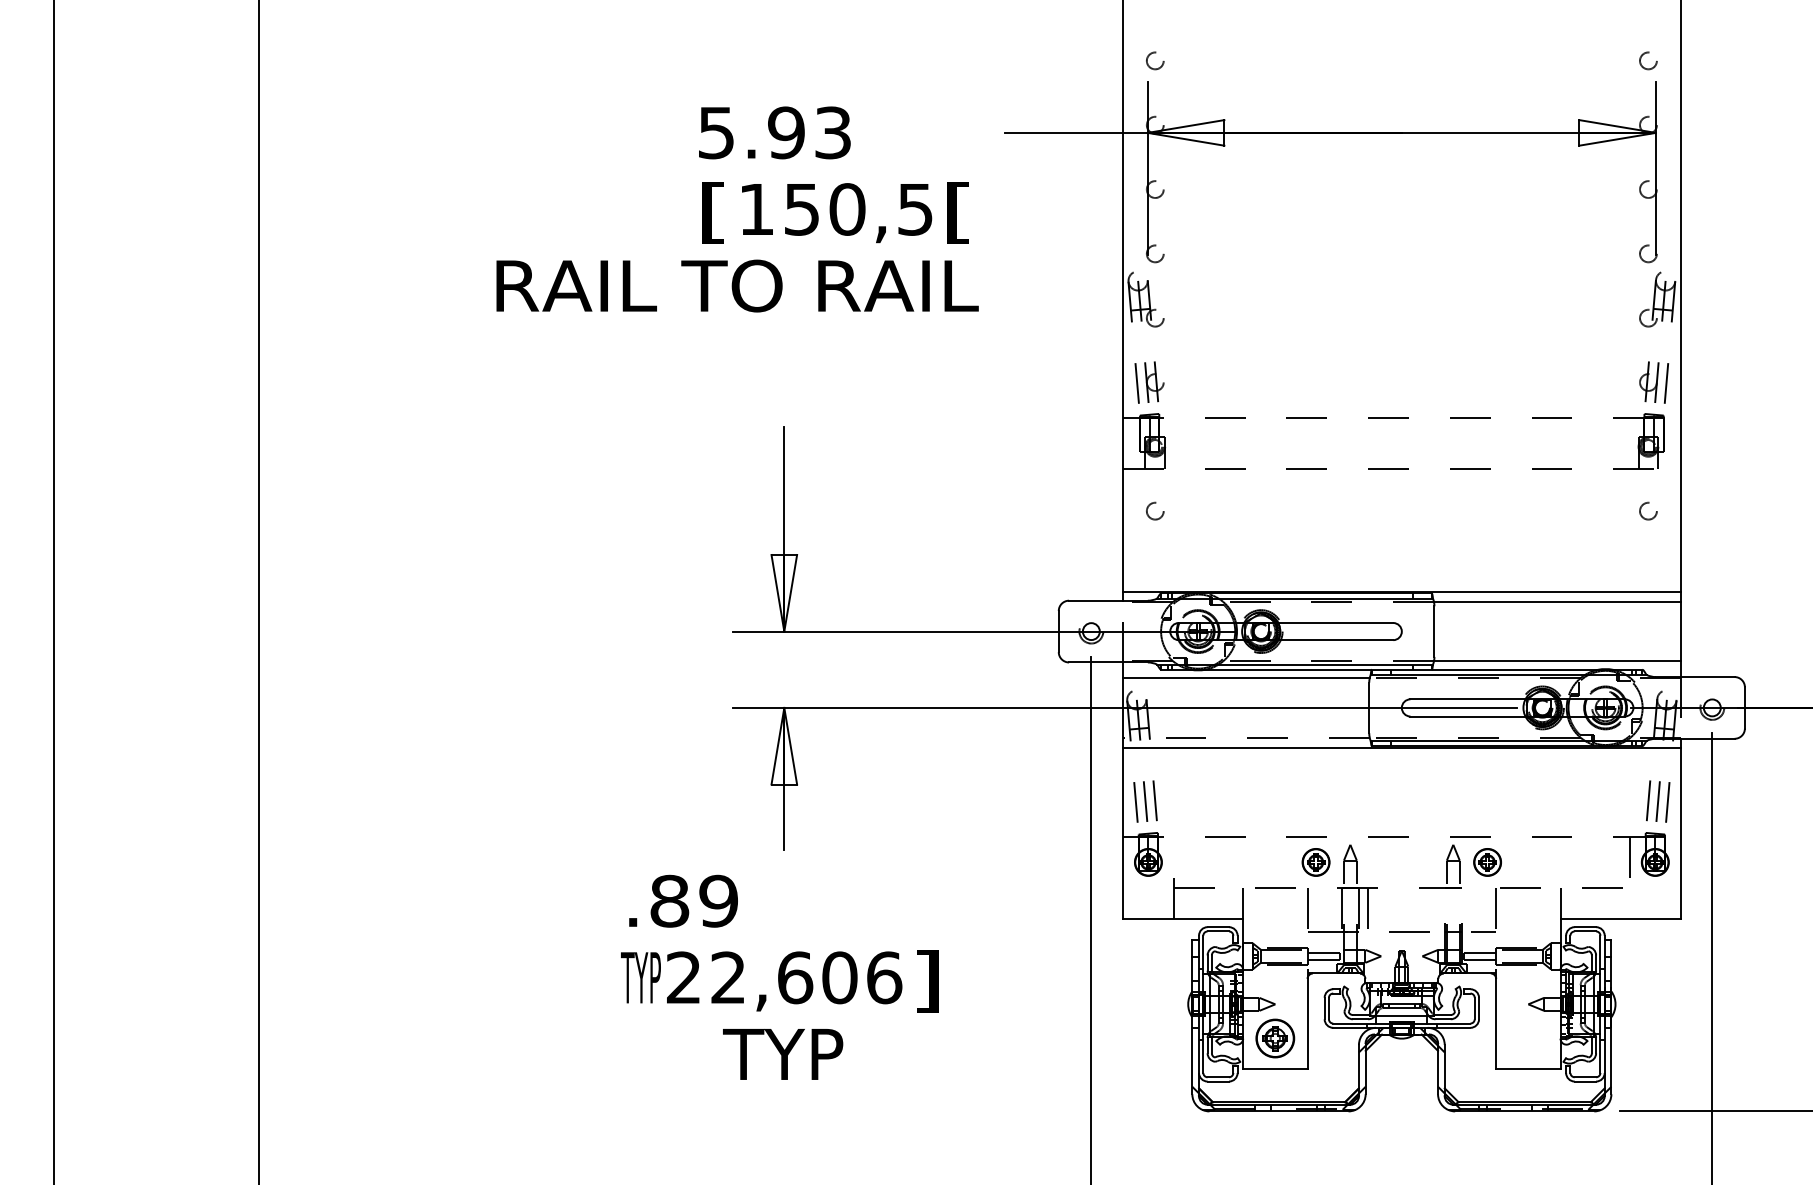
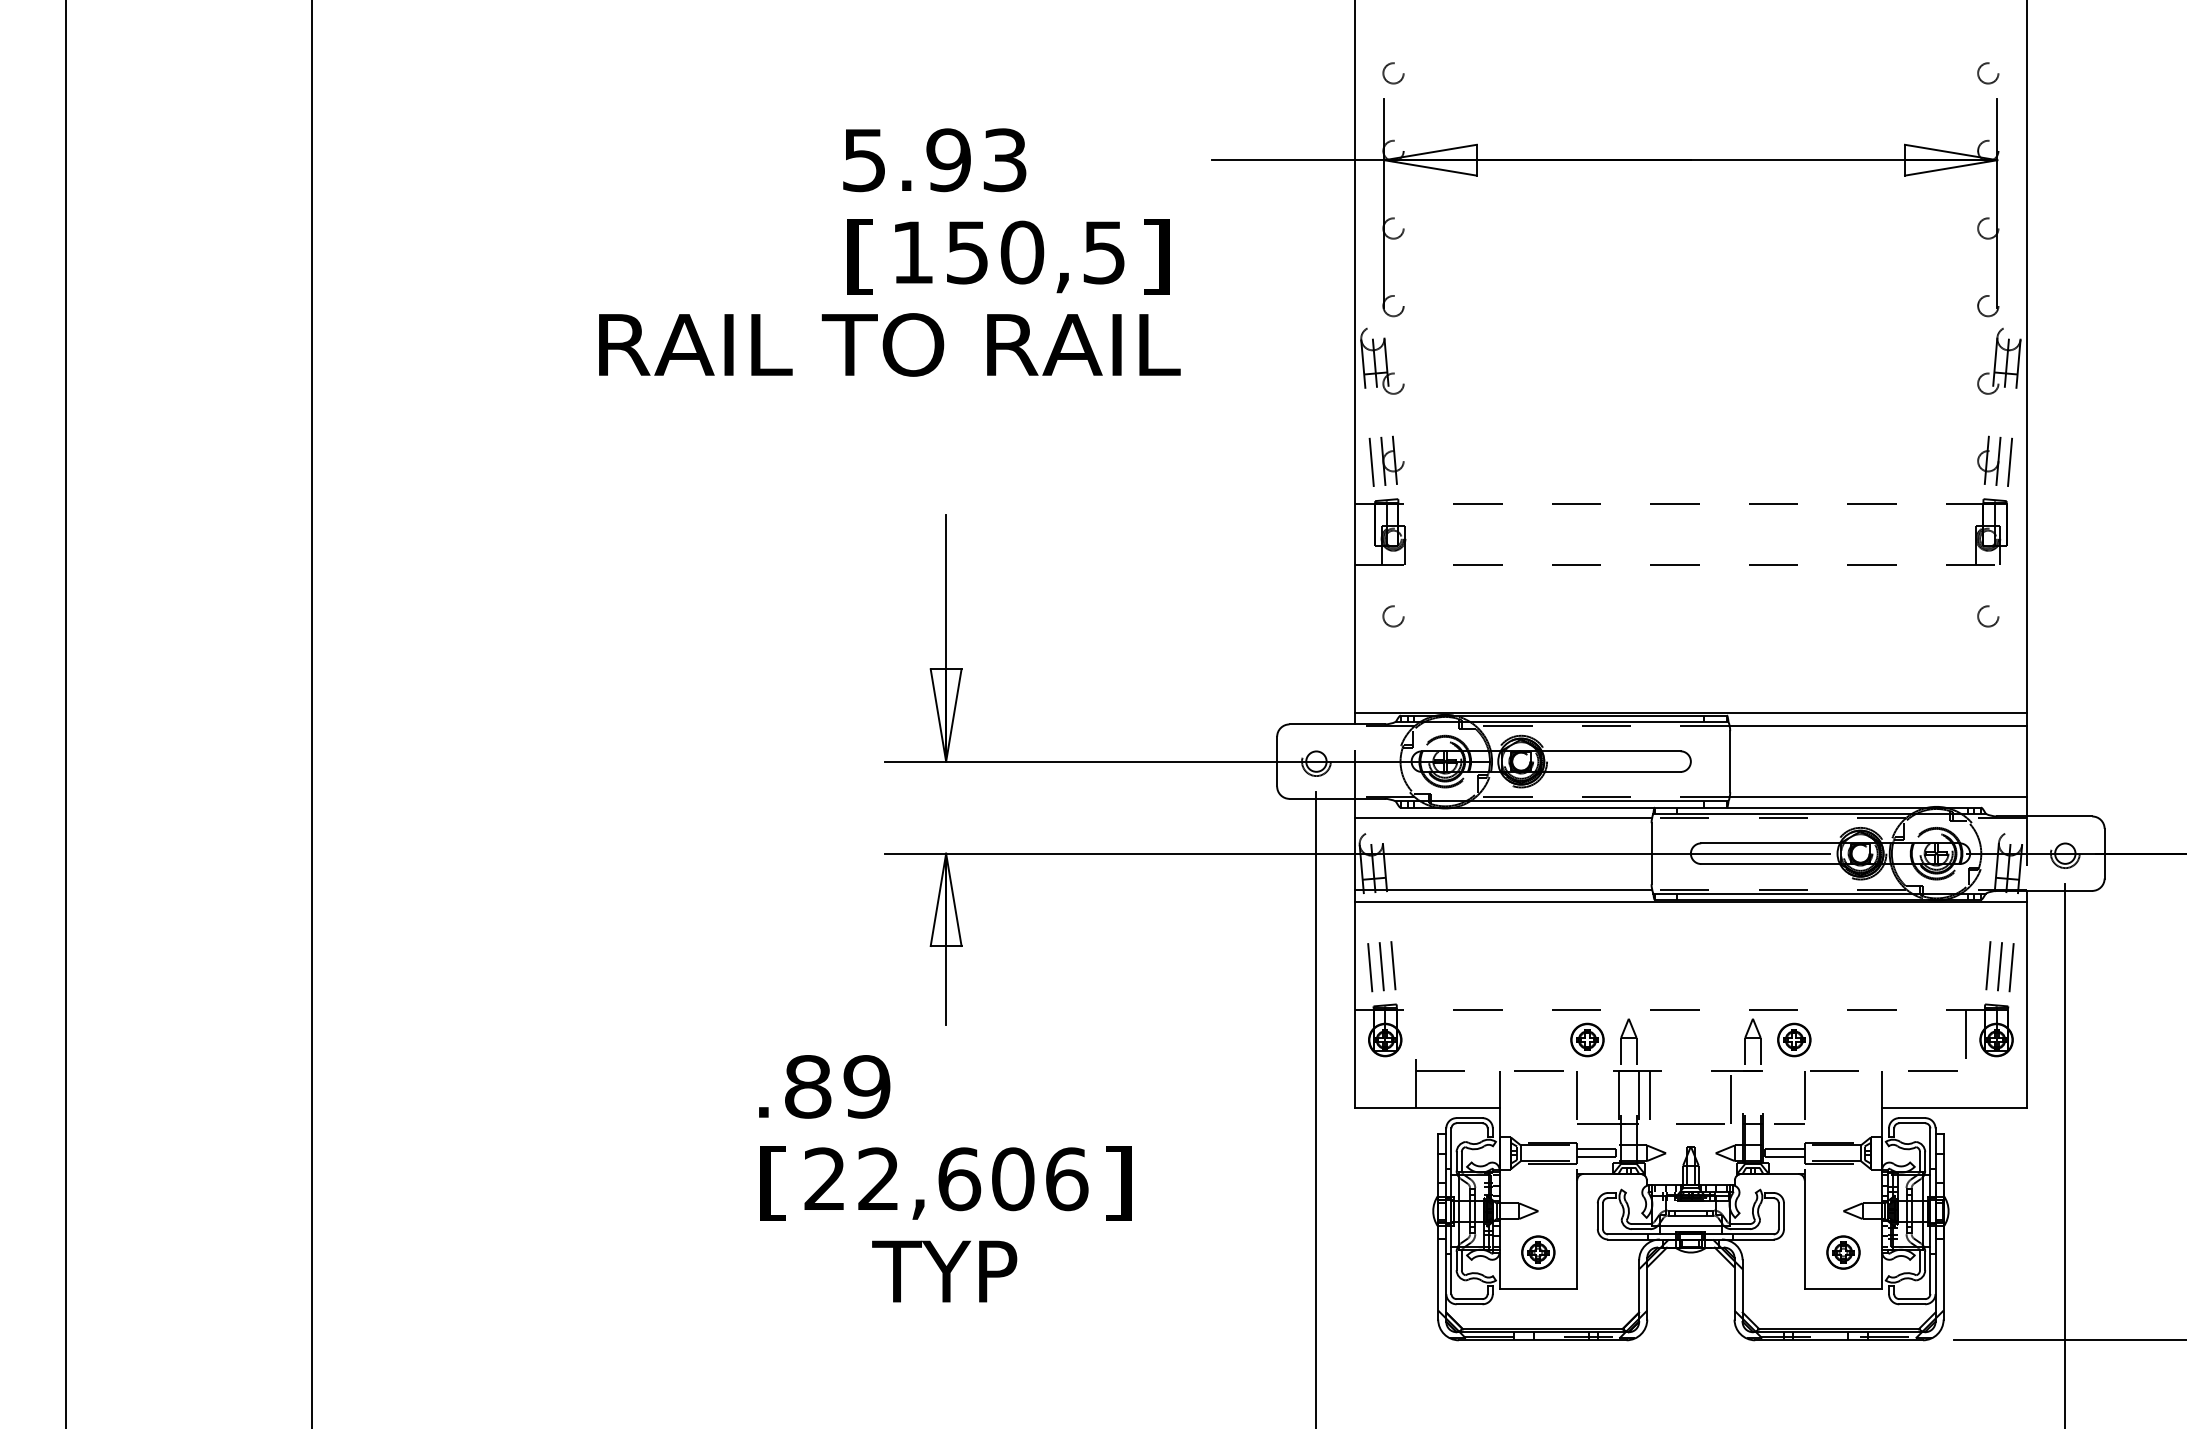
text: (958, 212) -> (1156, 256), [ -> ]
line: (1245, 737) -> (1502, 889), dashed -> solid
line: (1435, 909) -> (1731, 1096), added
text: (640, 981) -> (772, 1183), TYP -> [
part: (1275, 1038) -> (1538, 1252), size x0.71
part: (1528, 1038) -> (1843, 1252), added

